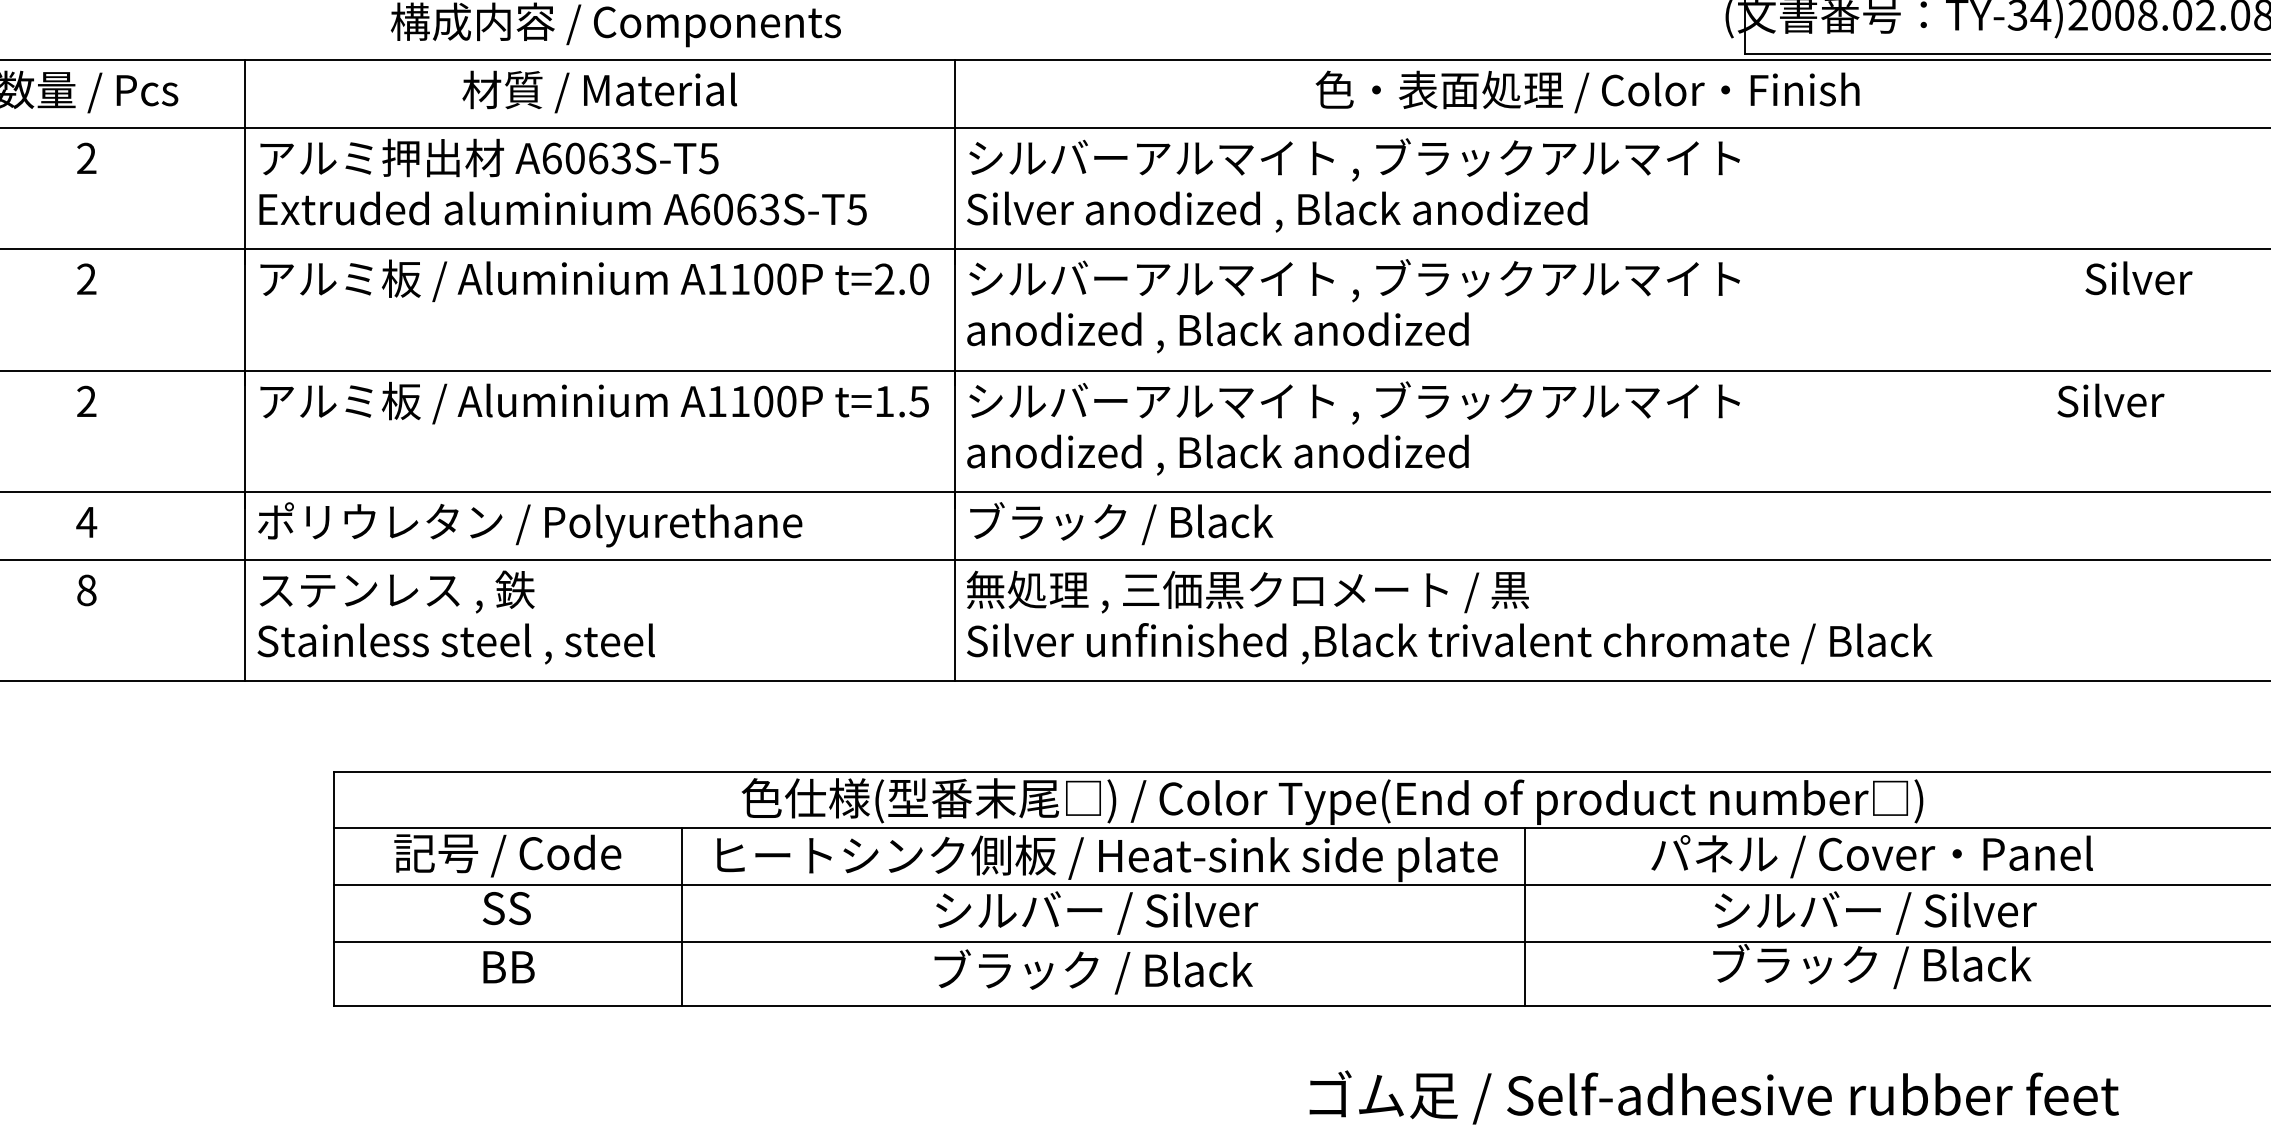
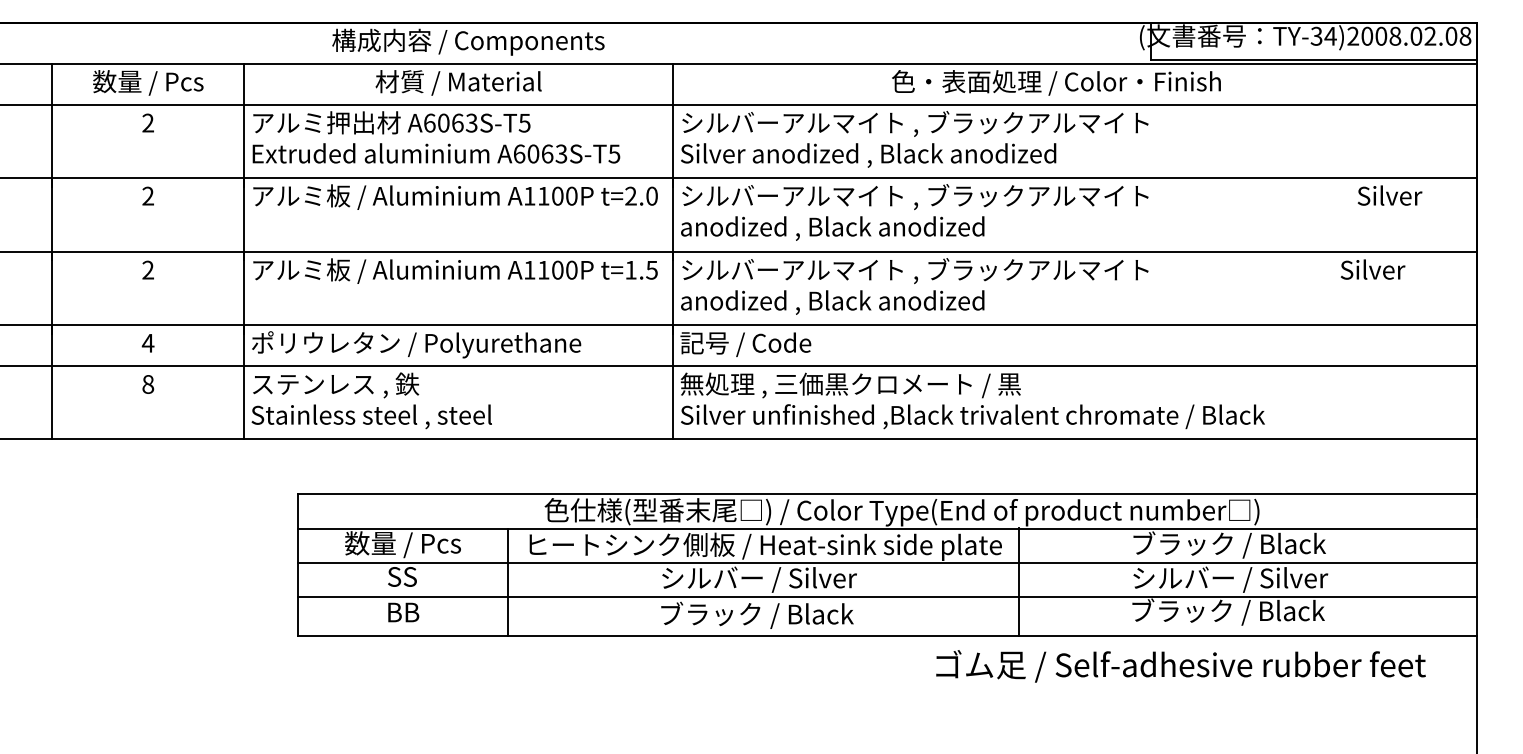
text: (1120, 524) -> (773, 344), ブラック / Black -> 記号 / Code
text: (506, 854) -> (402, 544), 記号 / Code -> 数量 / Pcs
text: (1872, 854) -> (1228, 544), パネル / Cover・Panel -> ブラック / Black
text: (1713, 1097) -> (1180, 666), moved

